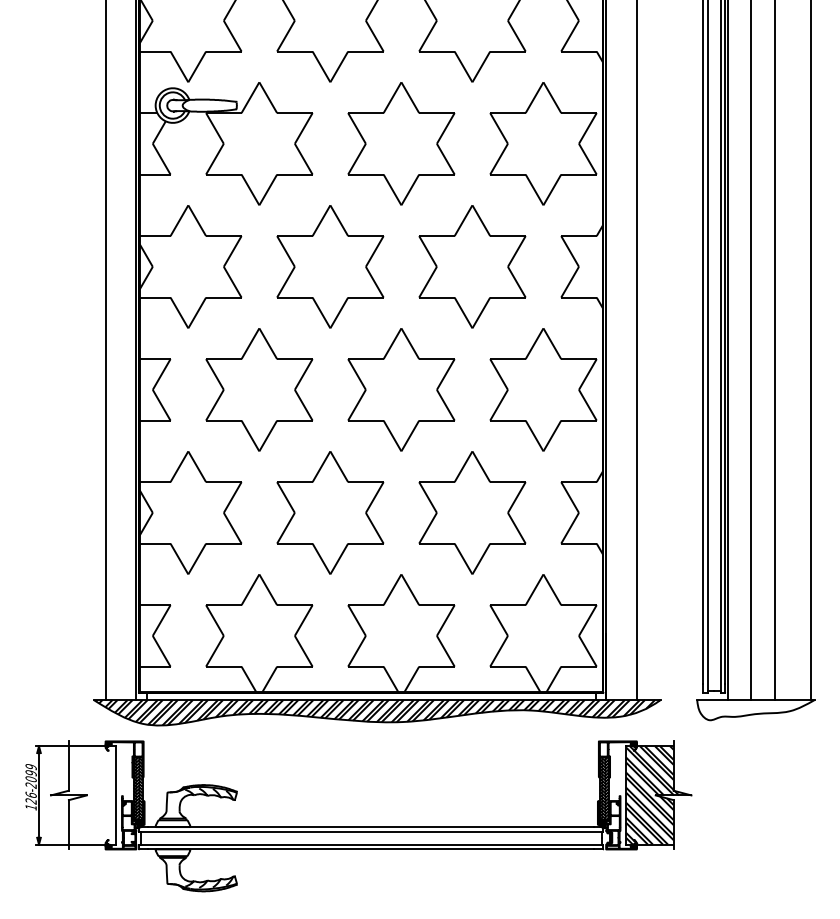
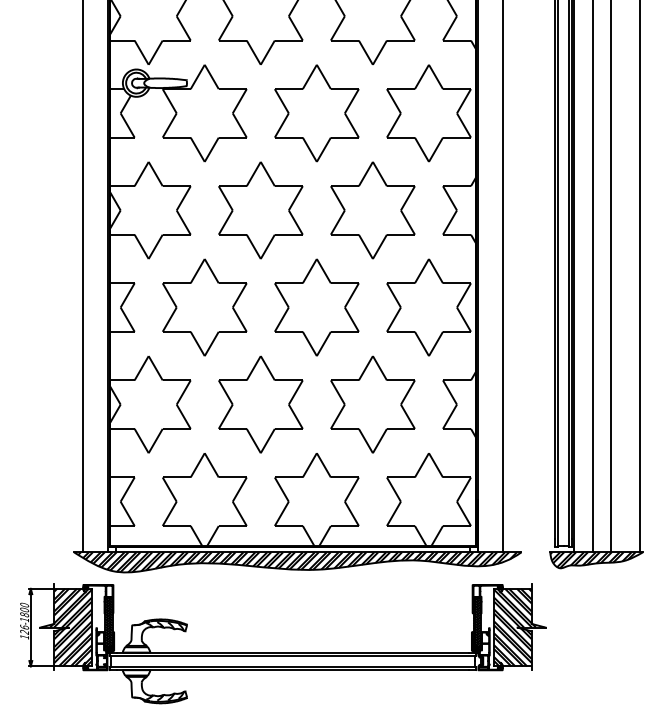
hatch: (751, 710) -> (593, 560), added
text: (30, 777) -> (24, 613), 126-2099 -> 126-1800
hatch: (84, 795) -> (66, 627), added

